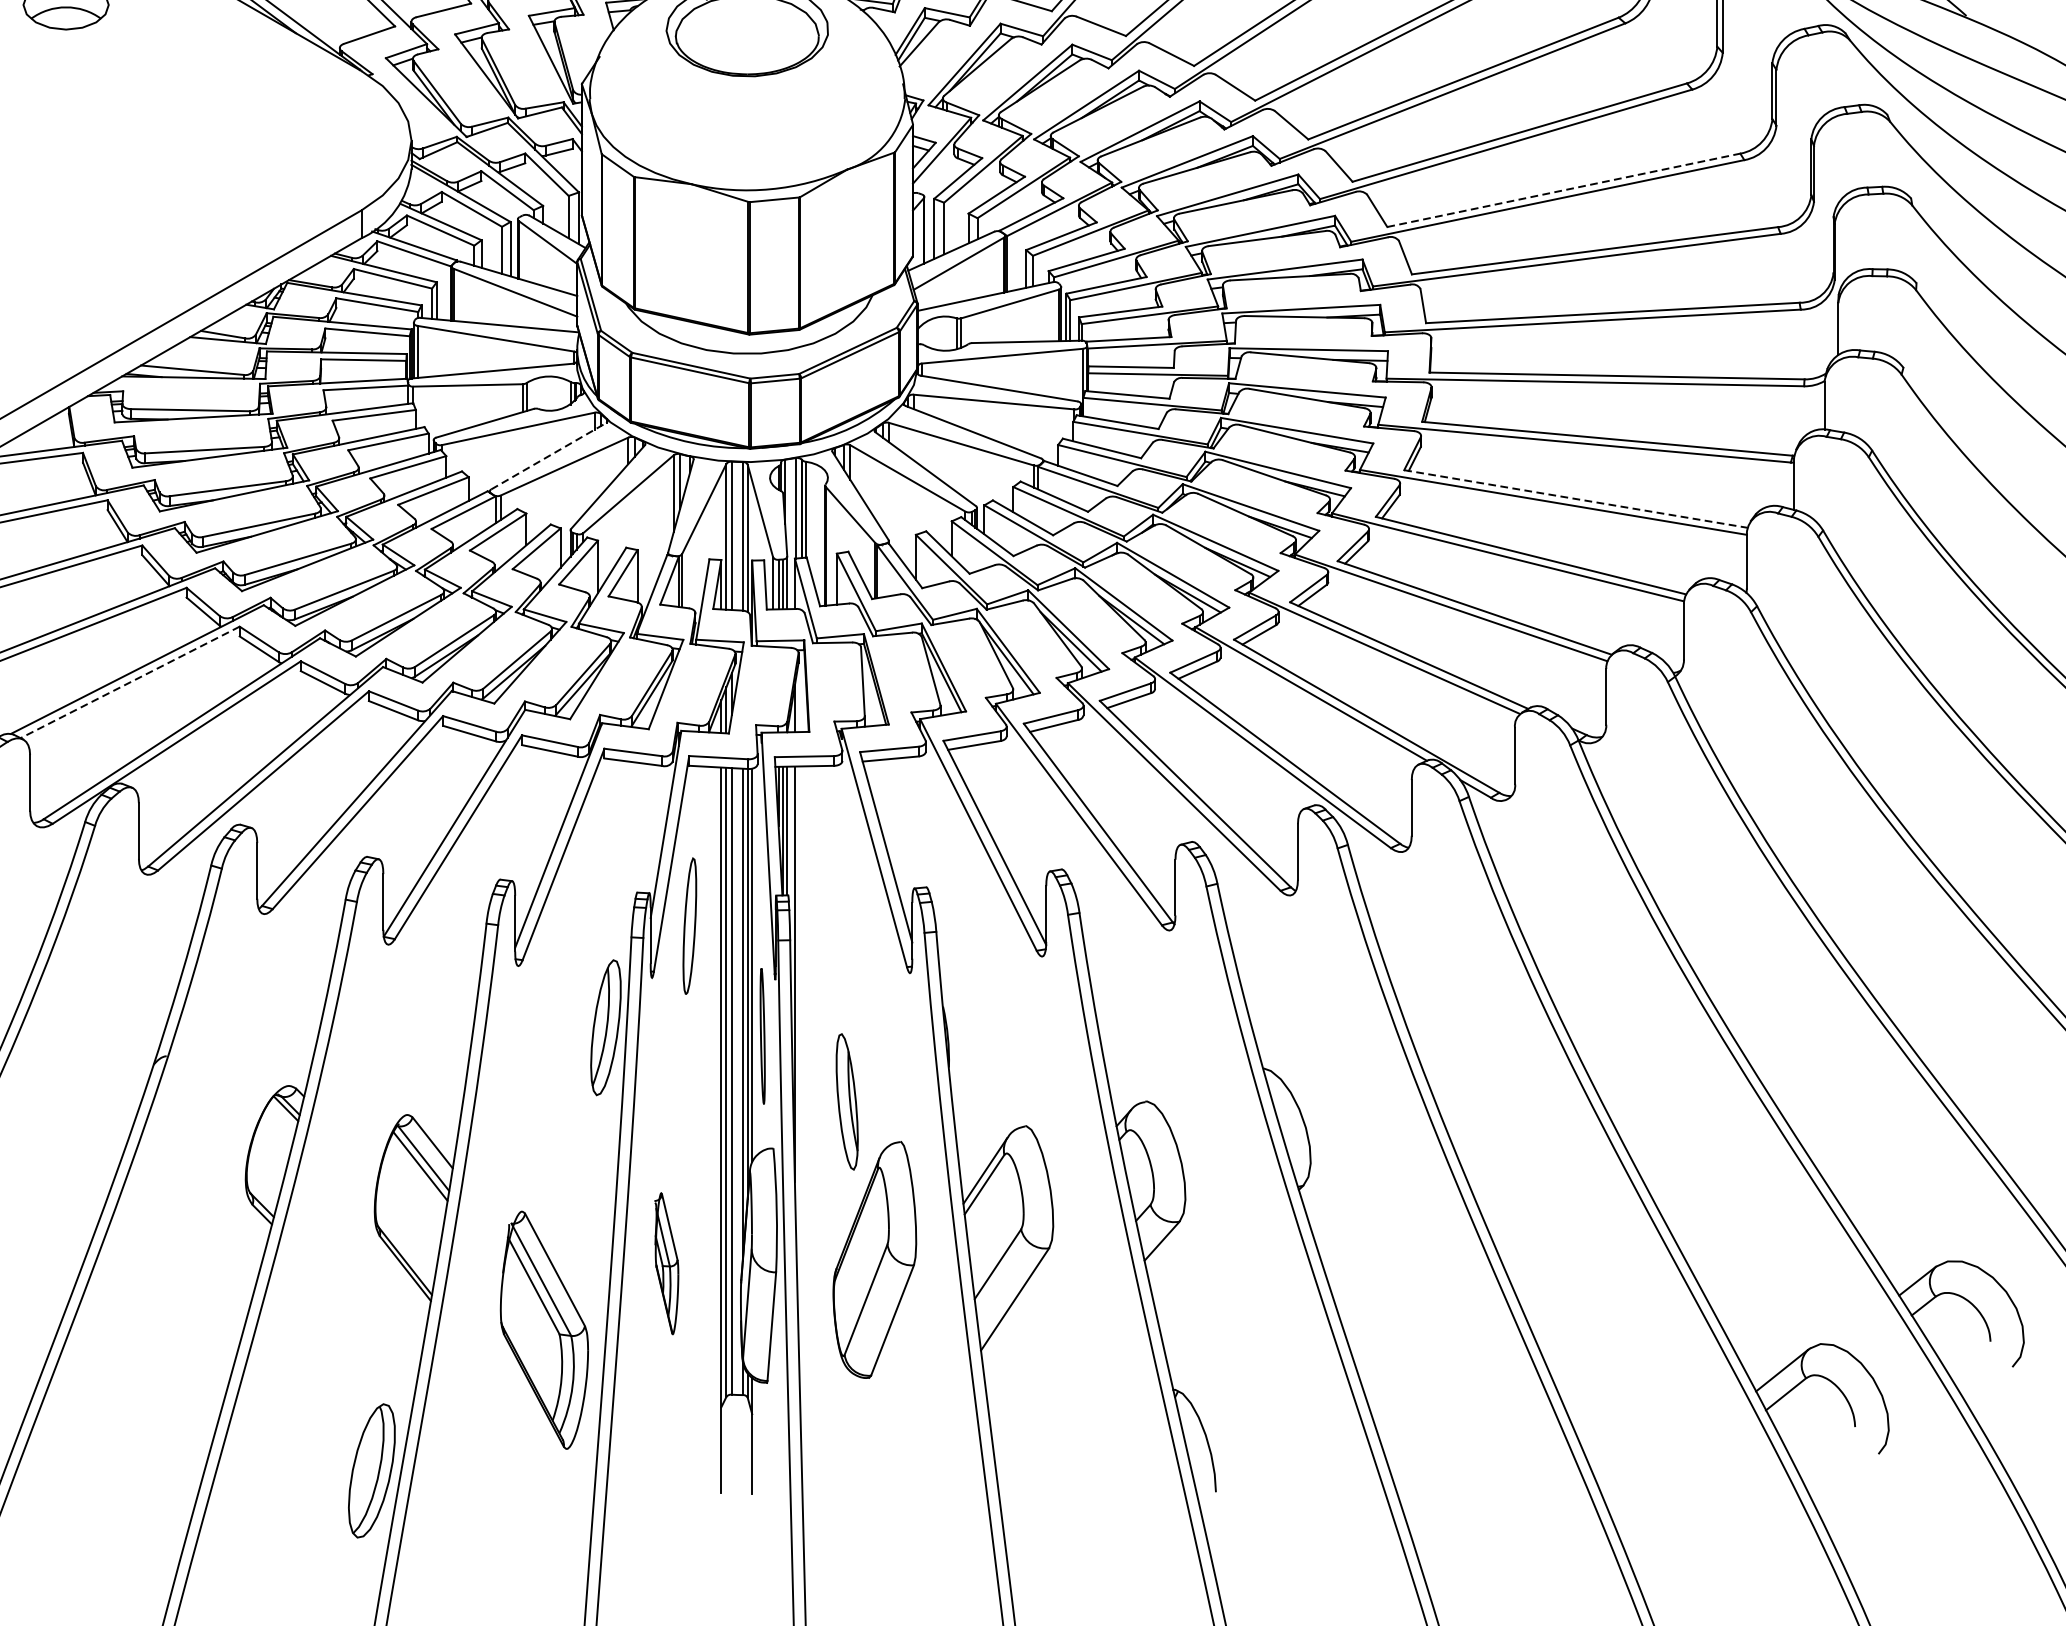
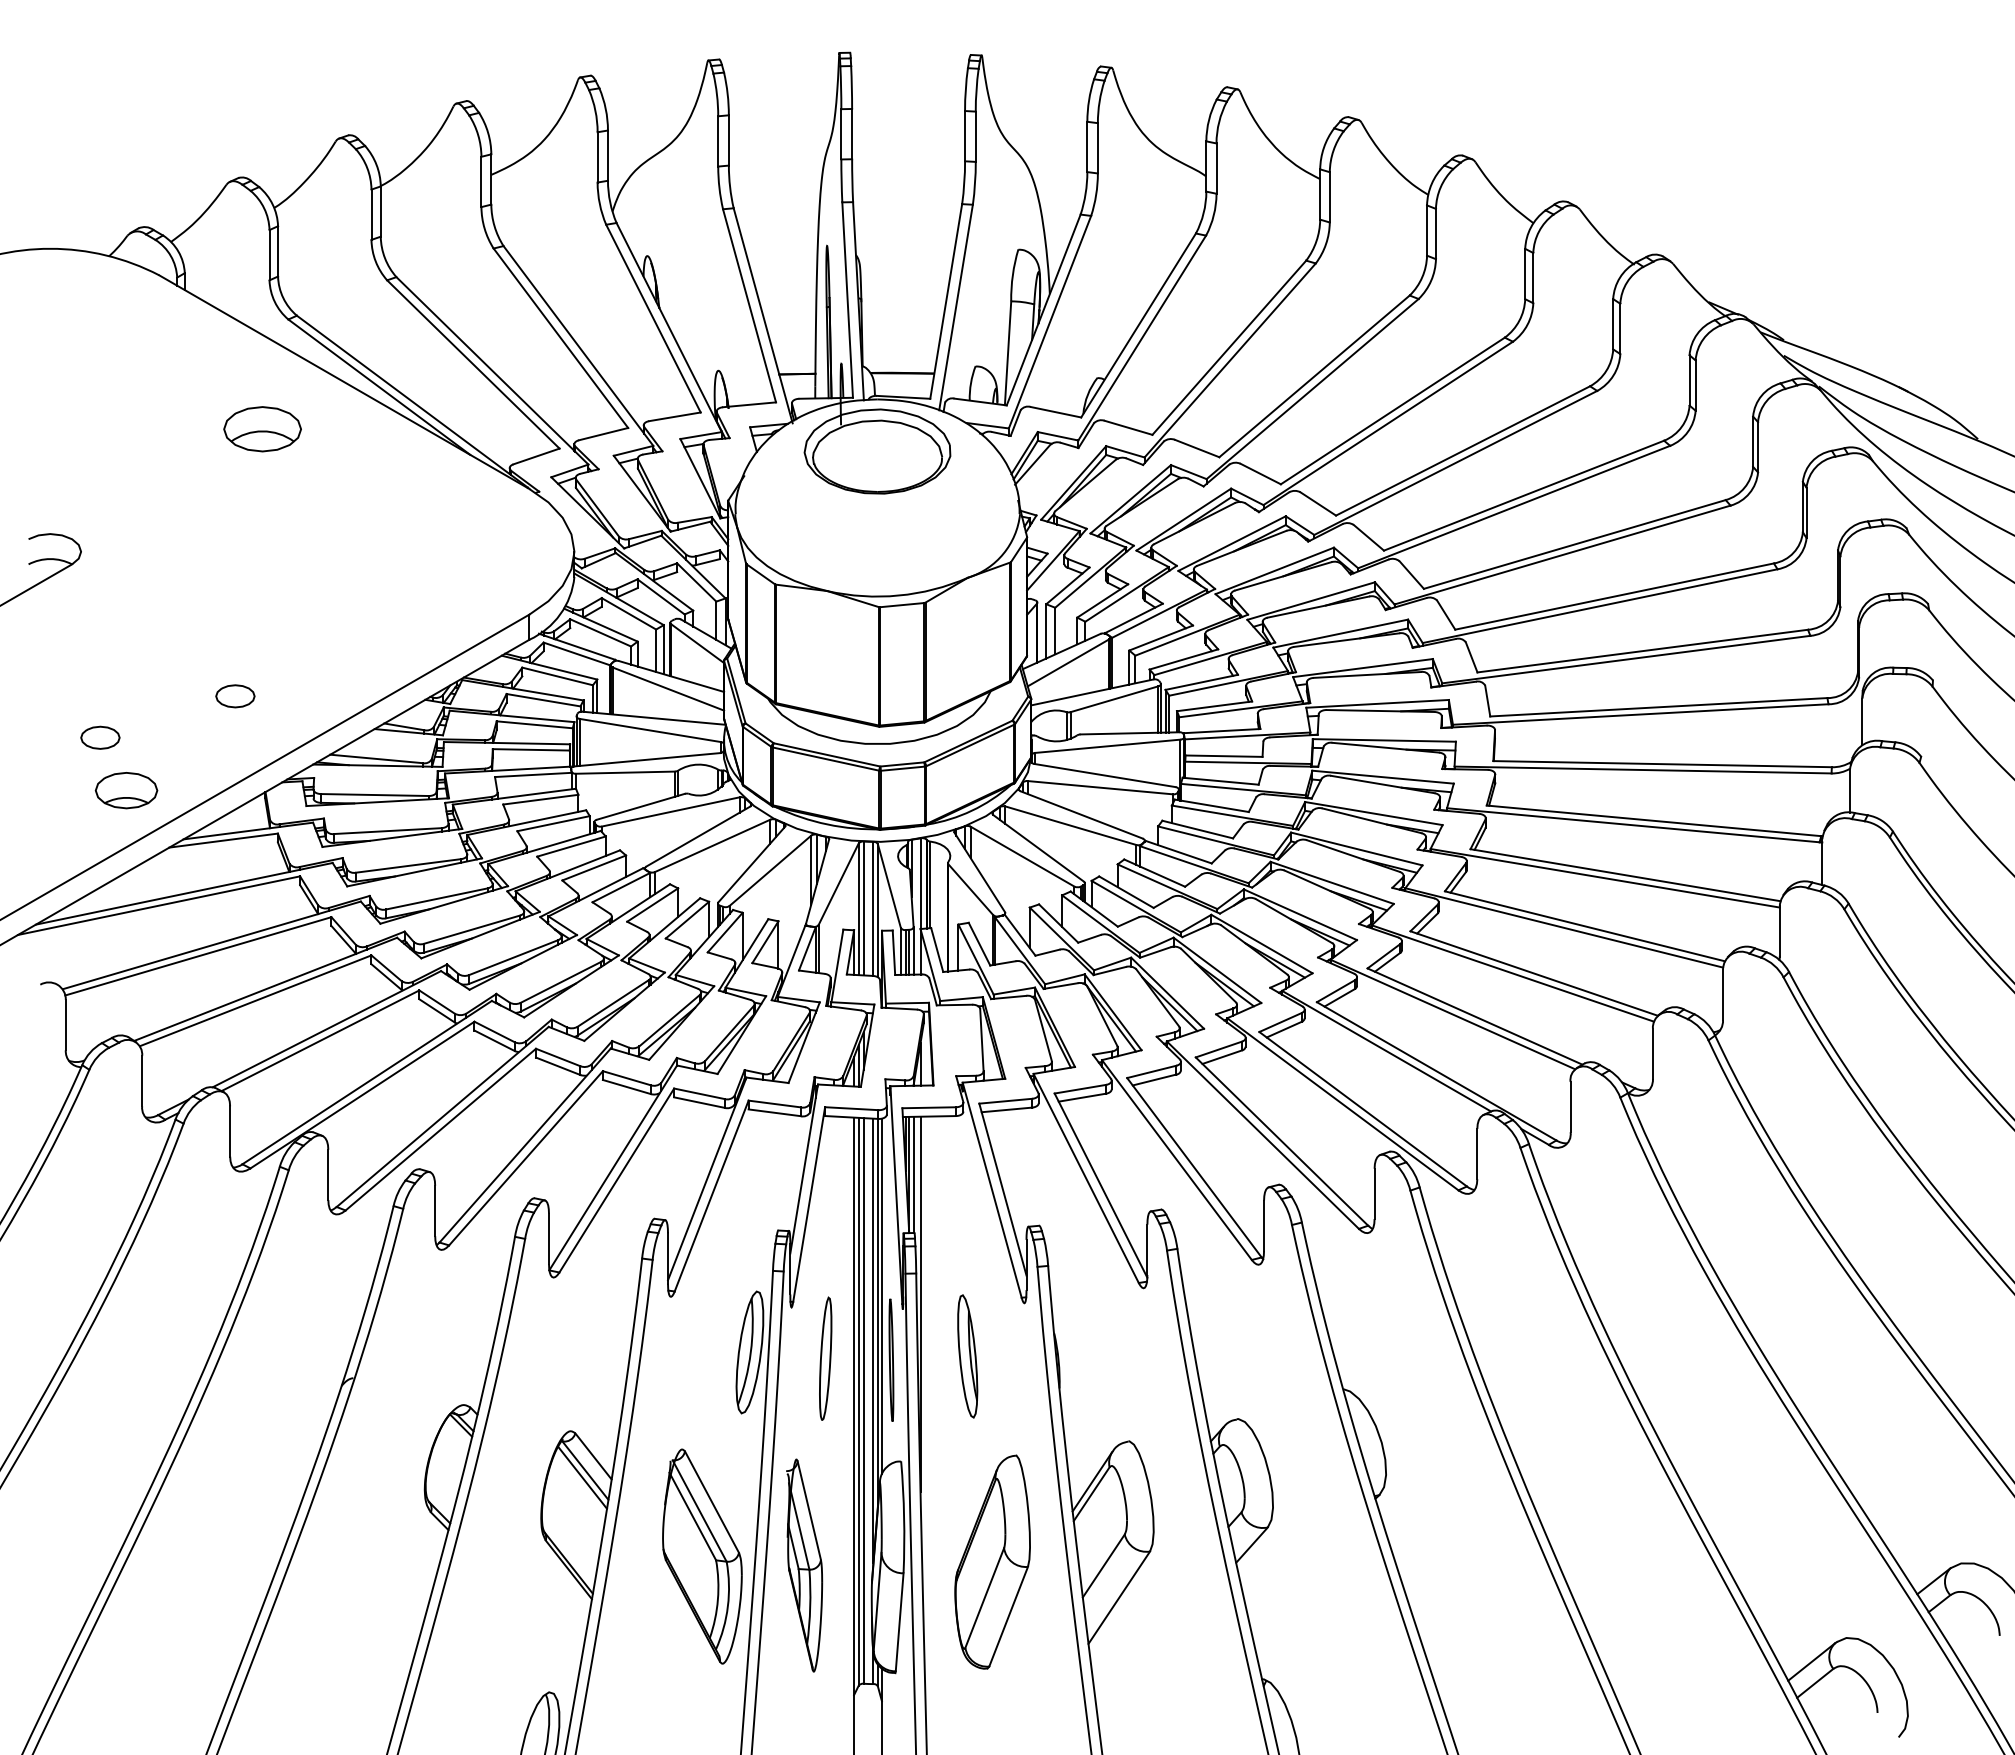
line: (1563, 190) -> (1614, 596), dashed -> solid
part: (36, 301) -> (235, 696), added
line: (548, 456) -> (698, 836), dashed -> solid
line: (1575, 499) -> (1625, 875), dashed -> solid
line: (130, 682) -> (320, 1040), dashed -> solid
part: (689, 925) -> (825, 1358), moved
part: (846, 1101) -> (967, 1356), moved
part: (666, 1263) -> (804, 1565), size x1.67
part: (544, 1330) -> (702, 1556), moved

